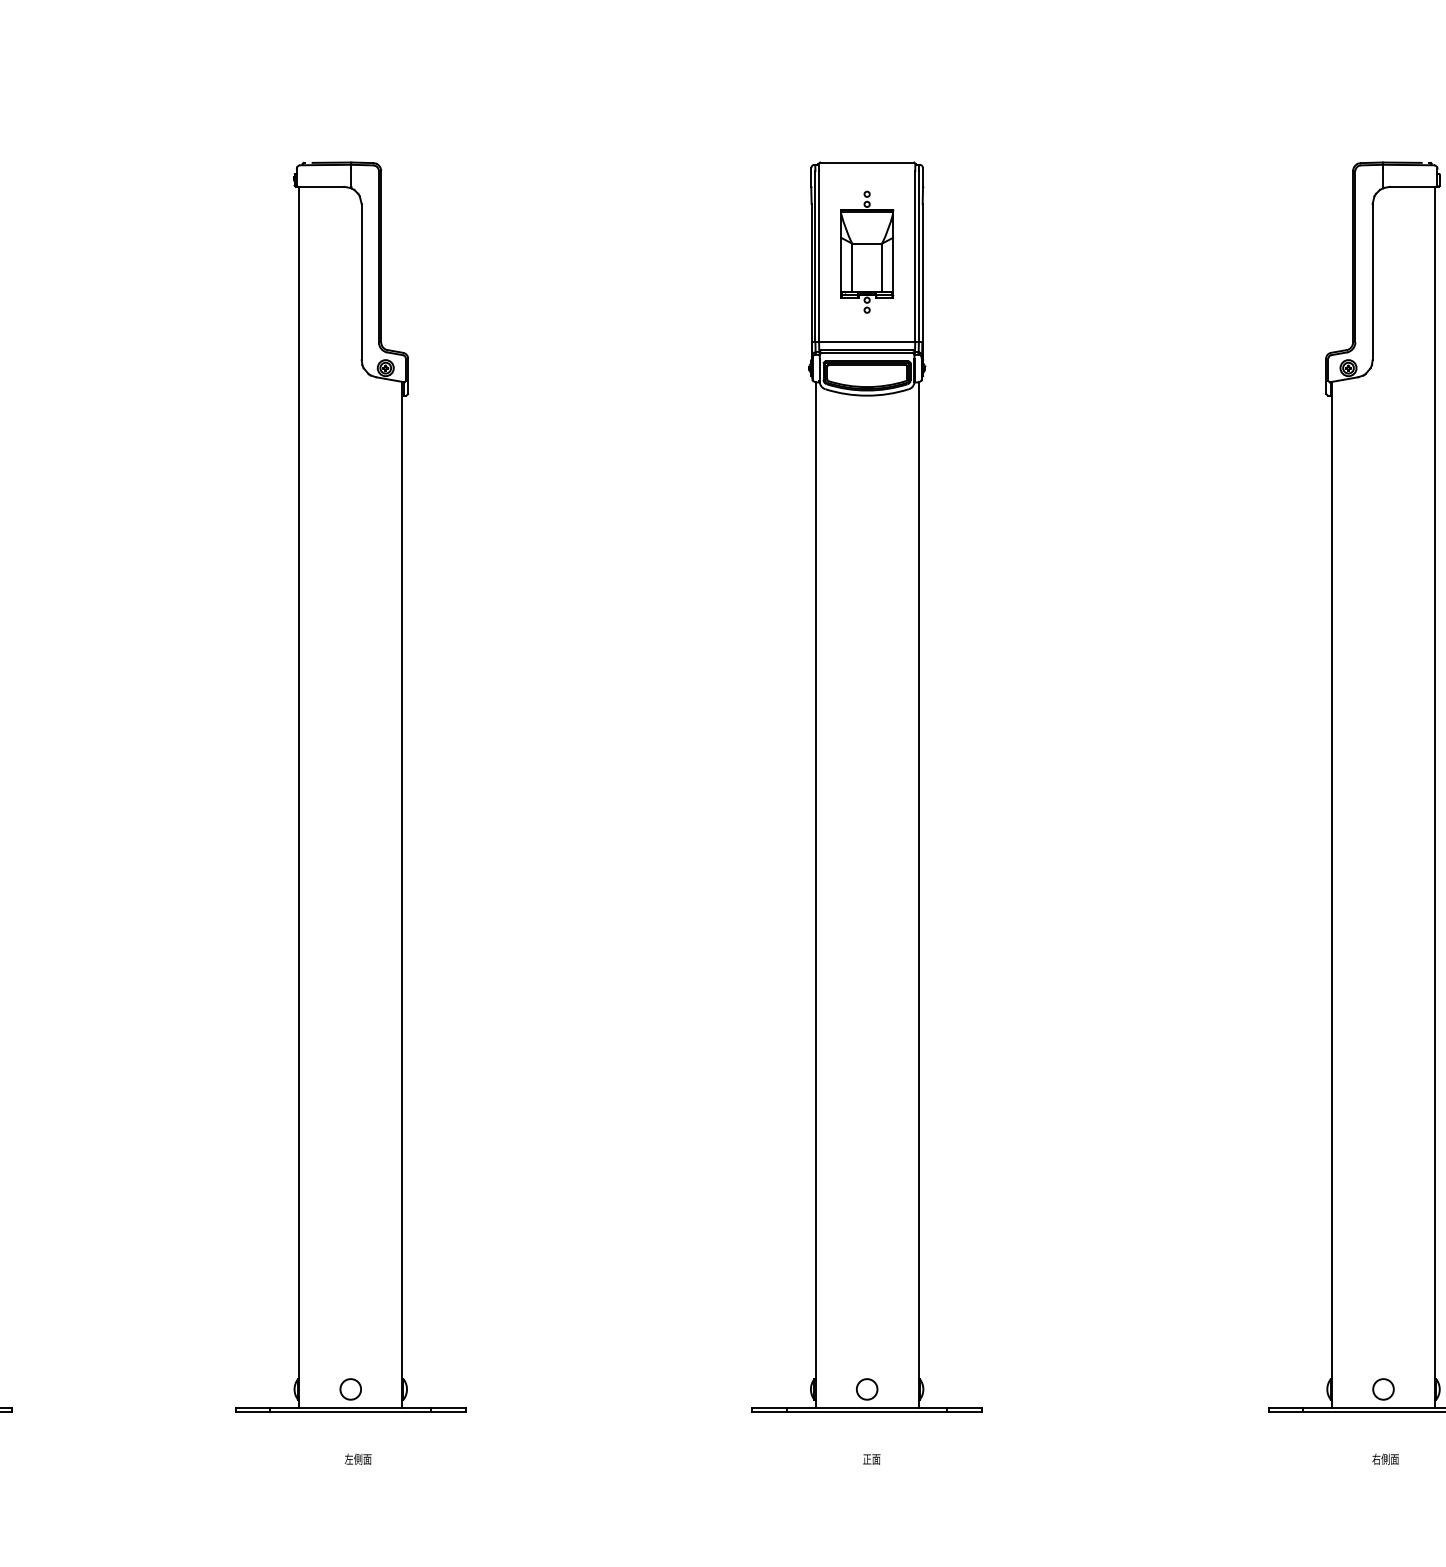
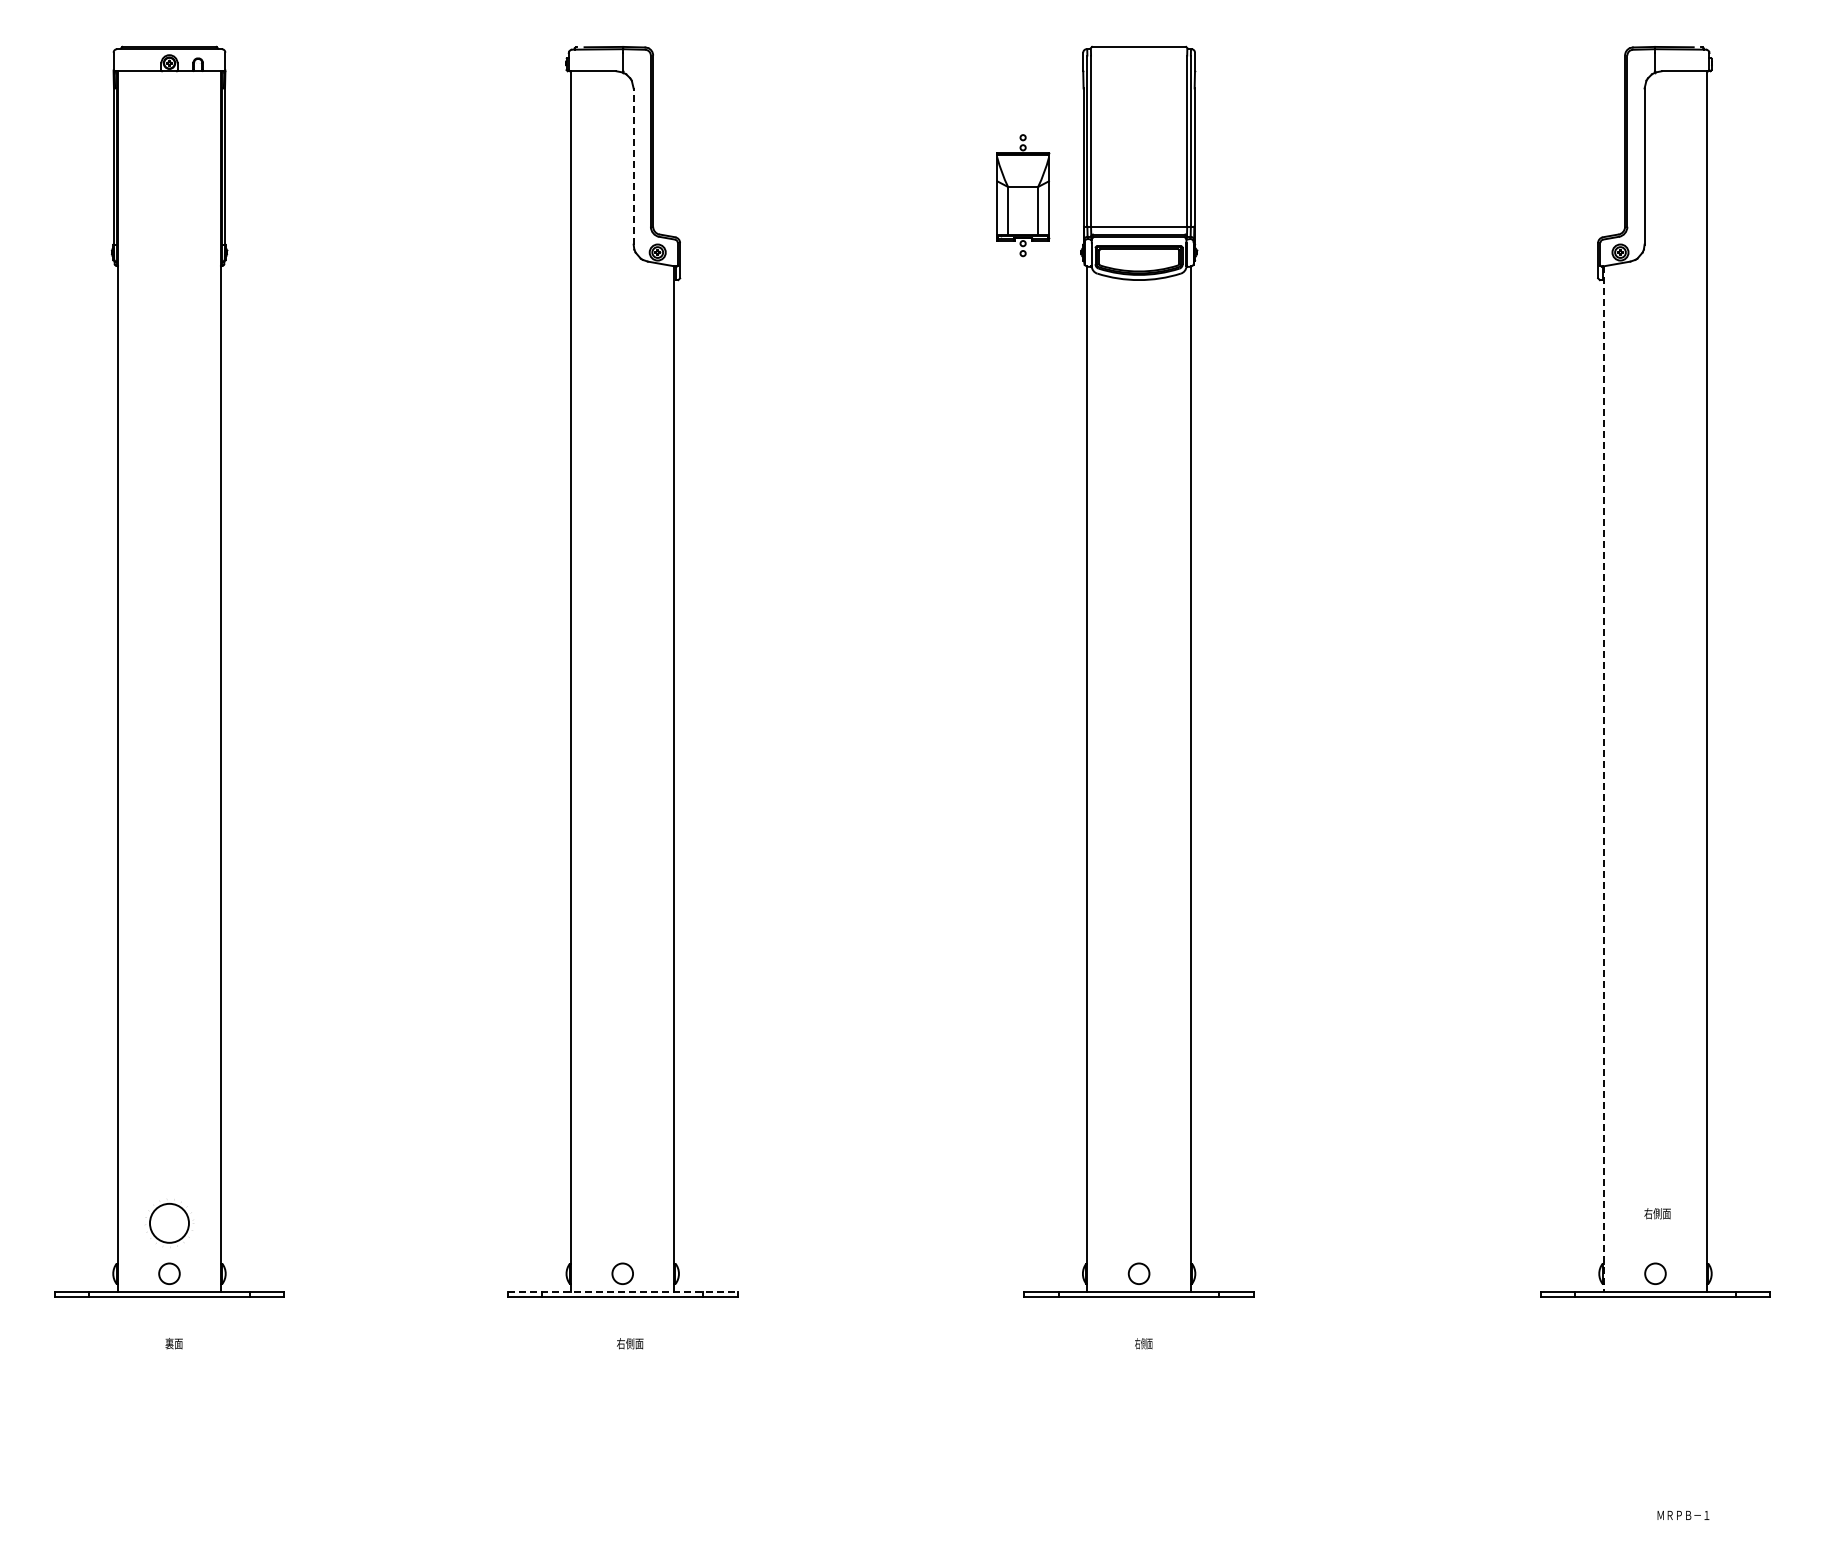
part: (867, 252) -> (1023, 195), moved
line: (361, 282) -> (633, 166), solid -> dashed
line: (1331, 895) -> (1603, 779), solid -> dashed
line: (350, 1408) -> (622, 1292), solid -> dashed
text: (349, 1459) -> (621, 1343), 左側面 -> 右側面
text: (871, 1459) -> (1143, 1343), 正面 -> 右側面
text: (1385, 1459) -> (1657, 1213), moved

